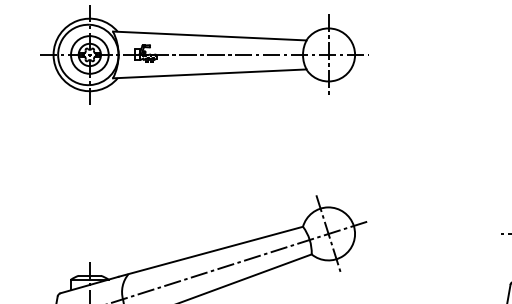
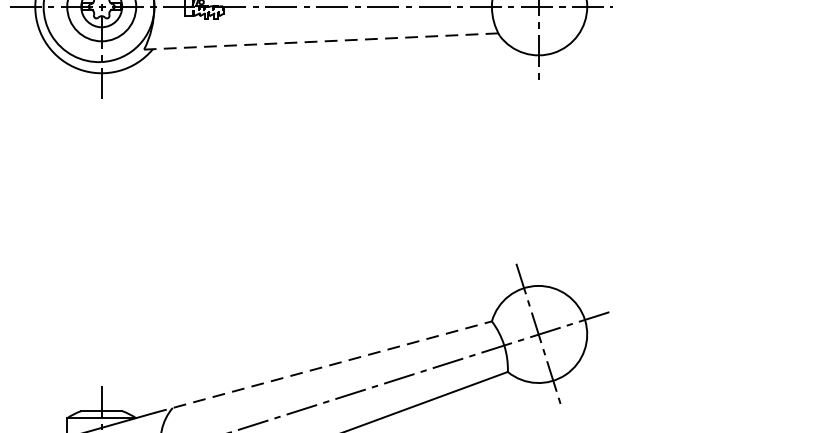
line: (209, 73) -> (320, 40), solid -> dashed
line: (210, 251) -> (322, 366), solid -> dashed

